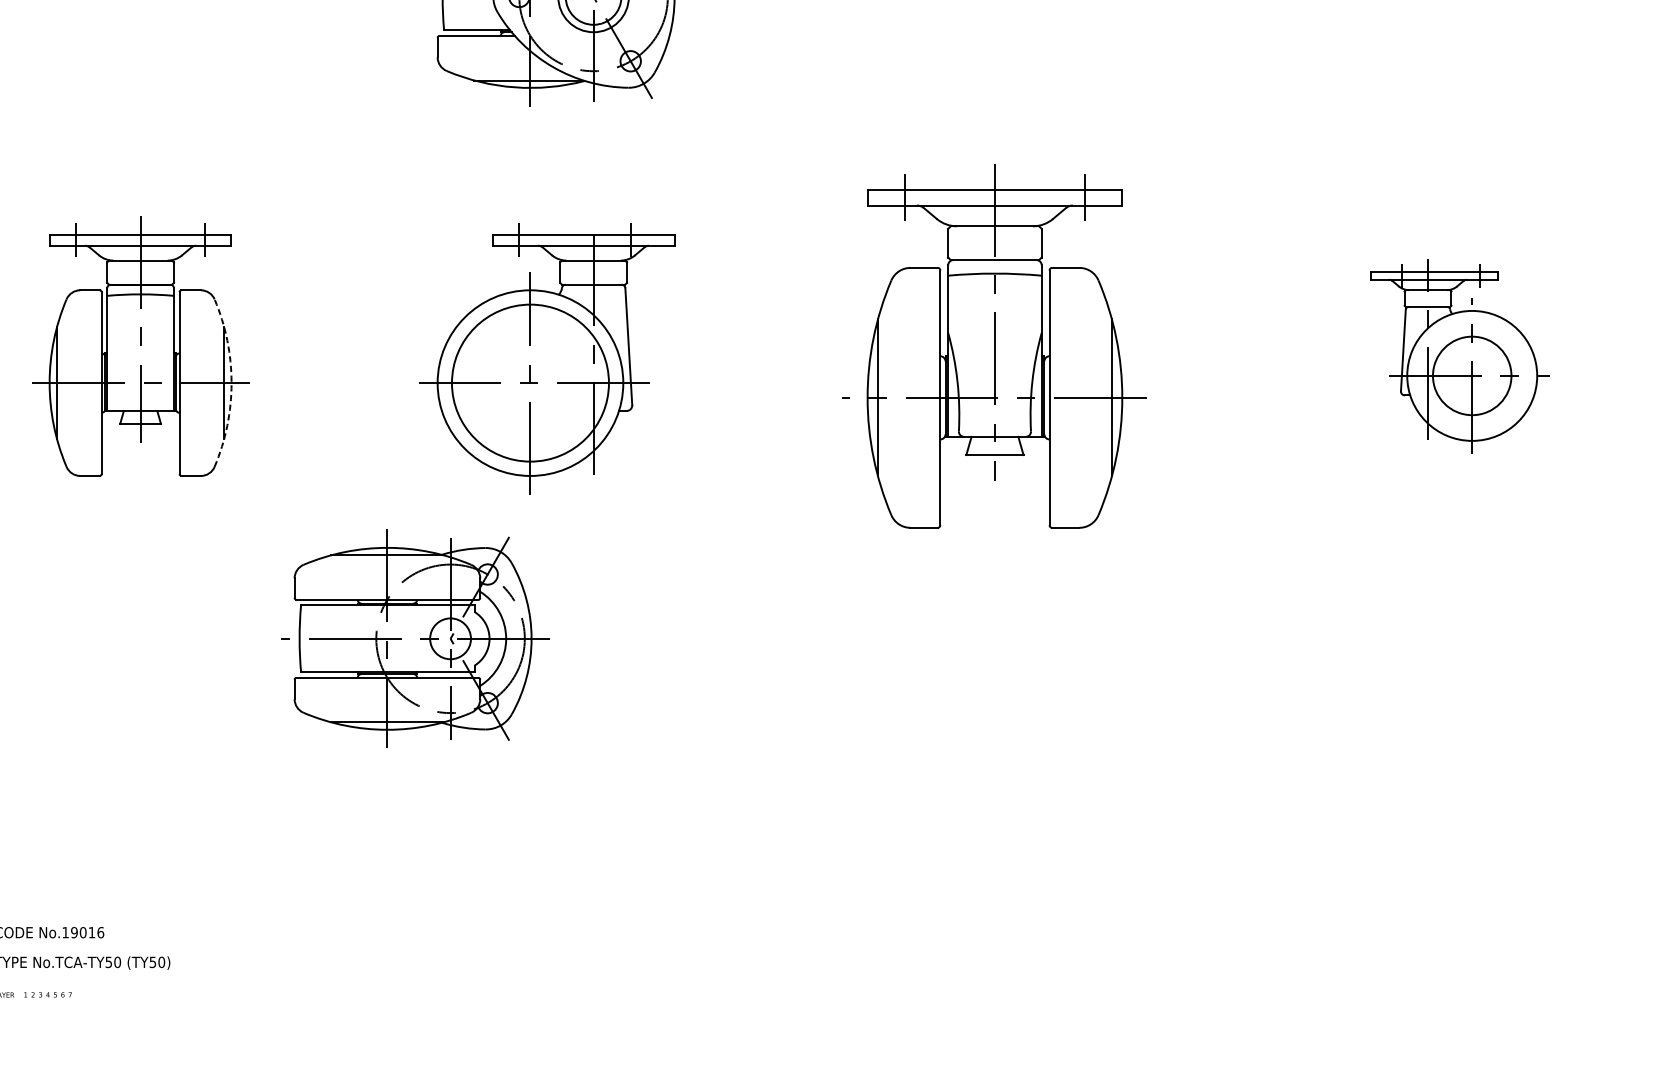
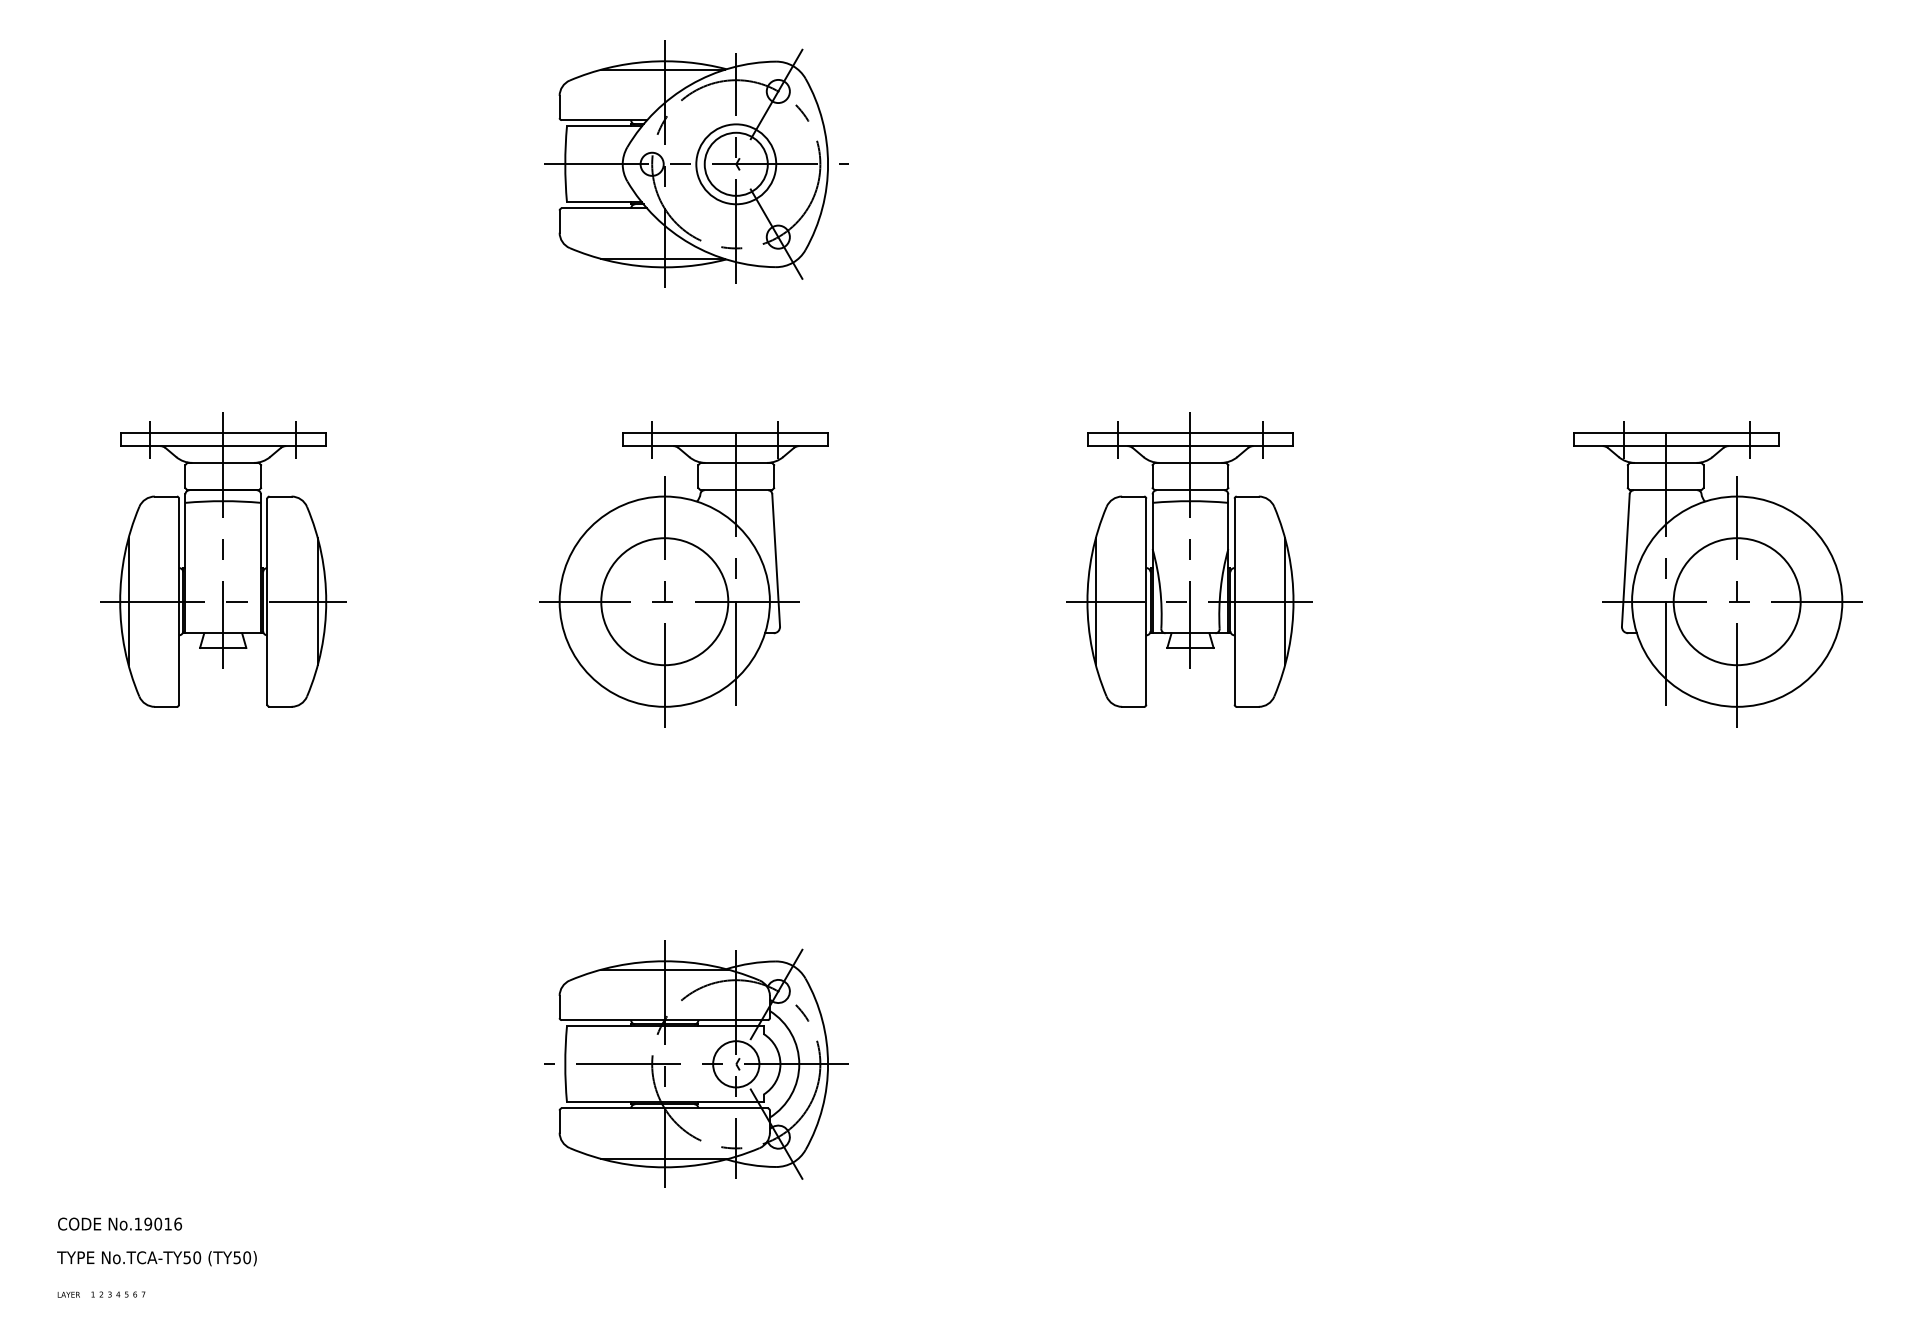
part: (993, 345) -> (1189, 559), size x0.71
part: (1459, 359) -> (1717, 574), size x1.43
arc: (231, 382) -> (326, 601), dashed -> solid
circle: (530, 382) -> (664, 601), size x0.71
part: (415, 638) -> (696, 1063), moved

